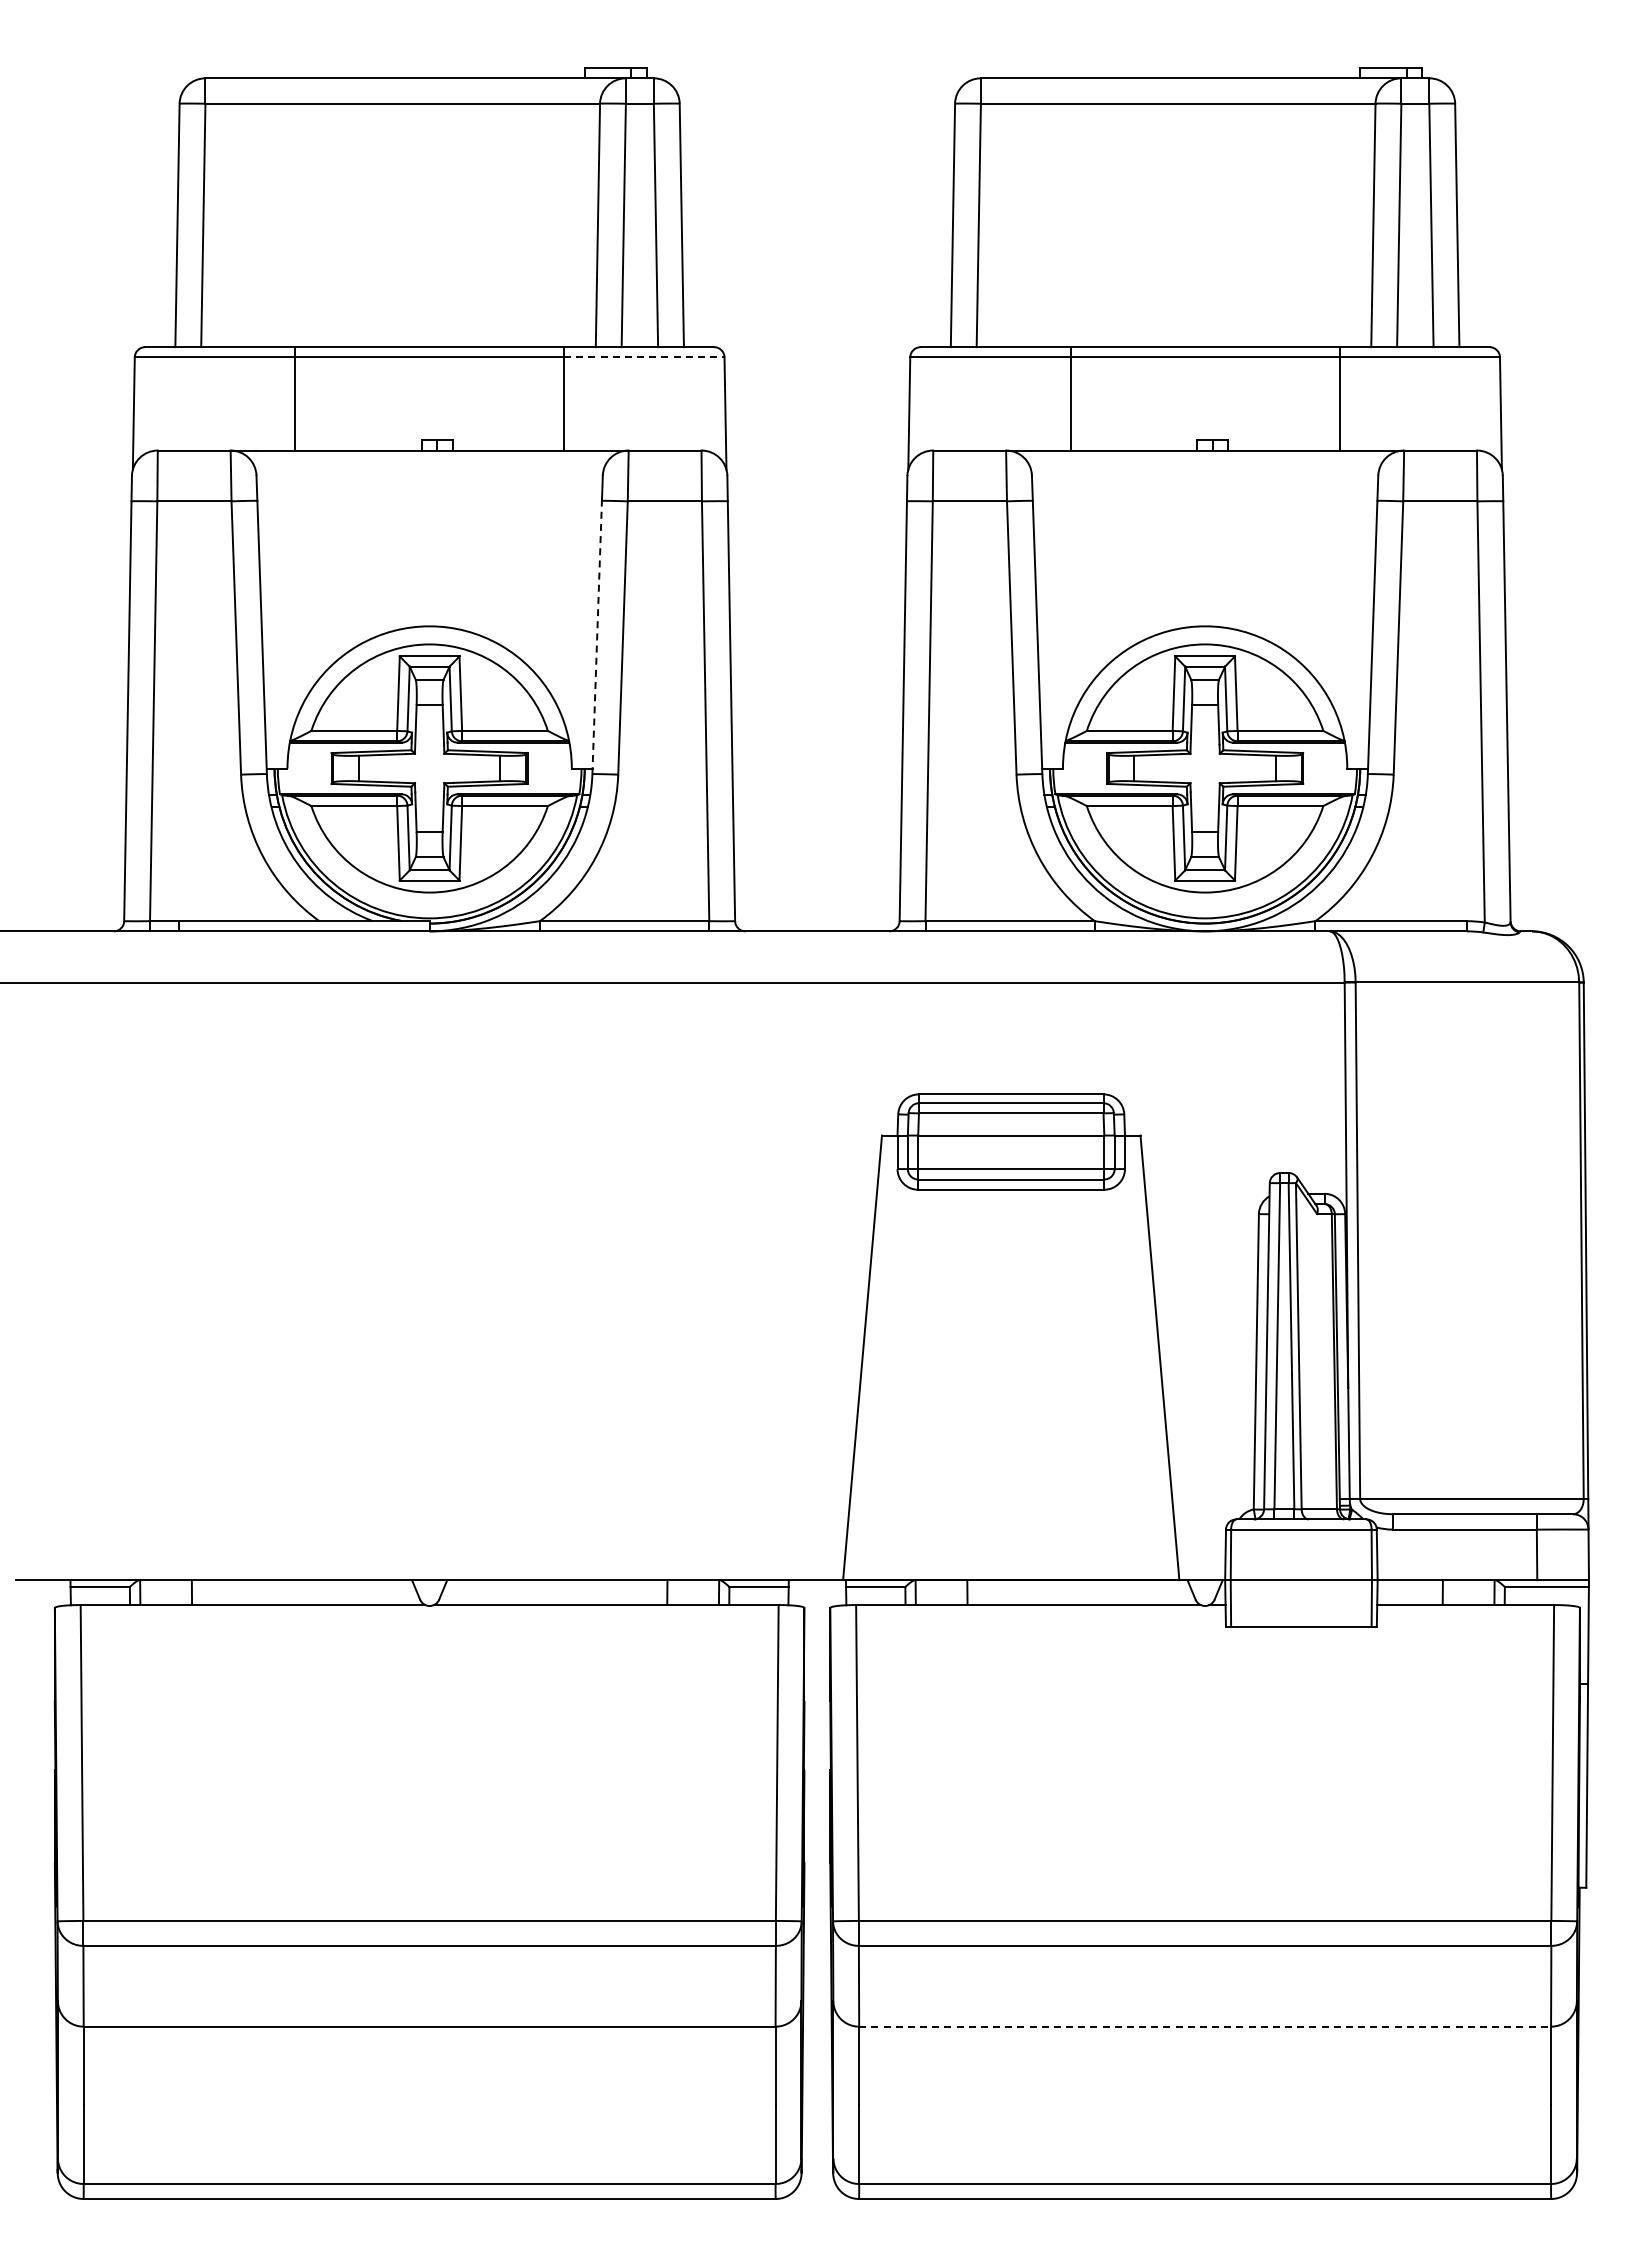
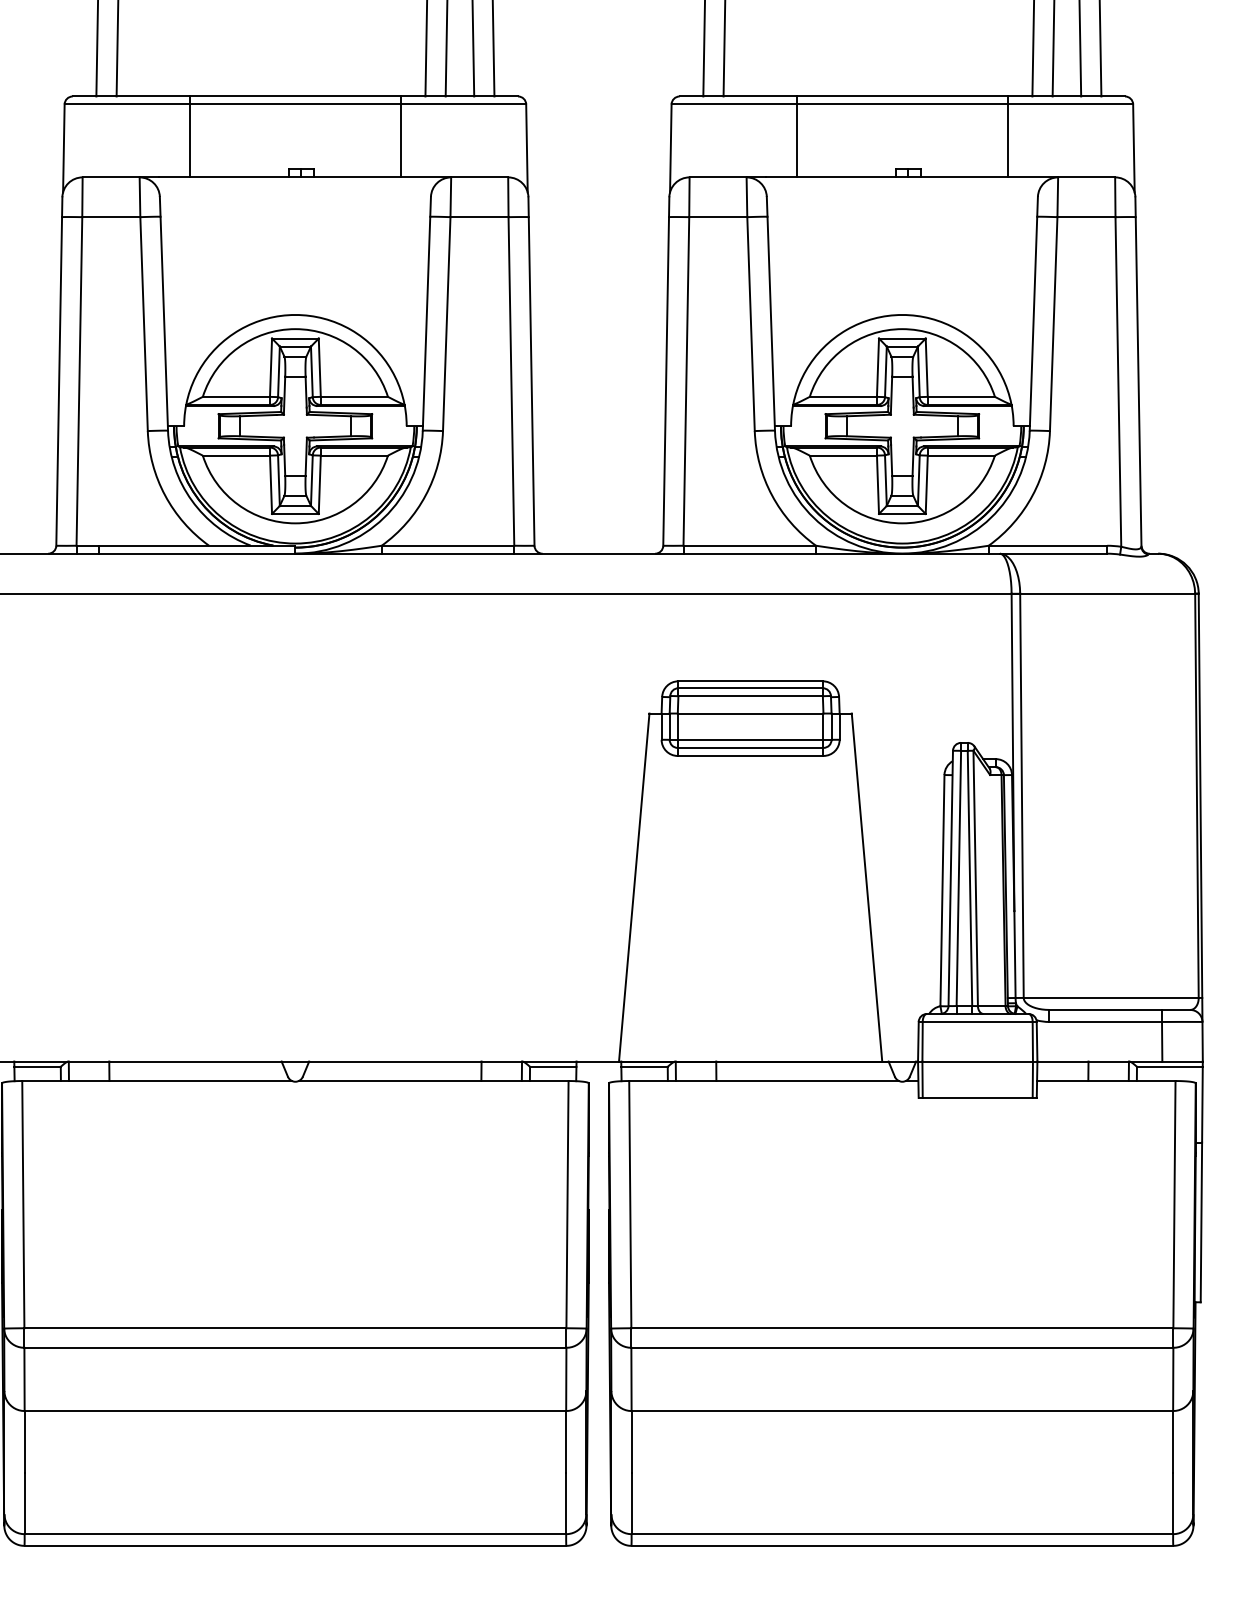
line: (644, 357) -> (463, 104), dashed -> solid
line: (597, 637) -> (426, 323), dashed -> solid
line: (1205, 2026) -> (902, 1410), dashed -> solid

